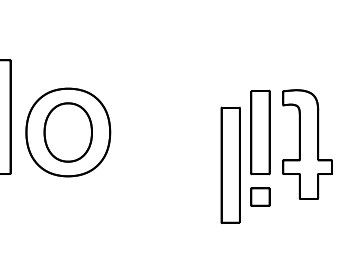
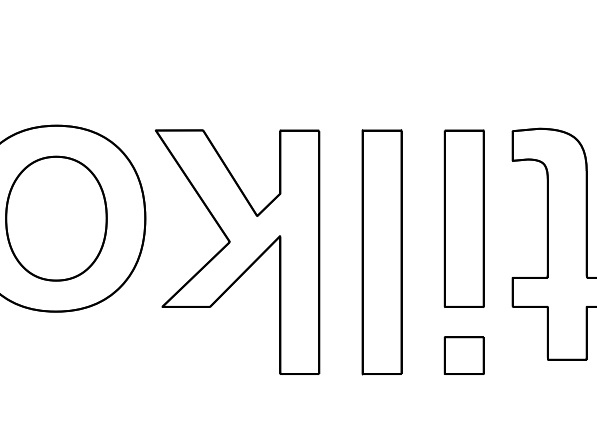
part: (153, 148) -> (237, 252), added
part: (230, 164) -> (381, 250), moved

